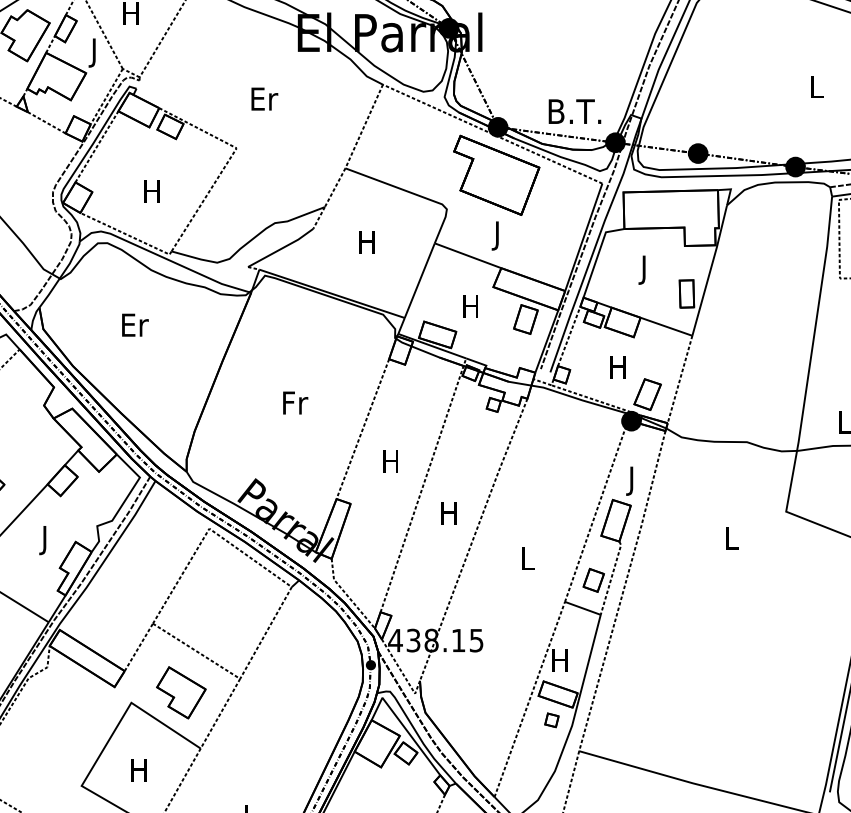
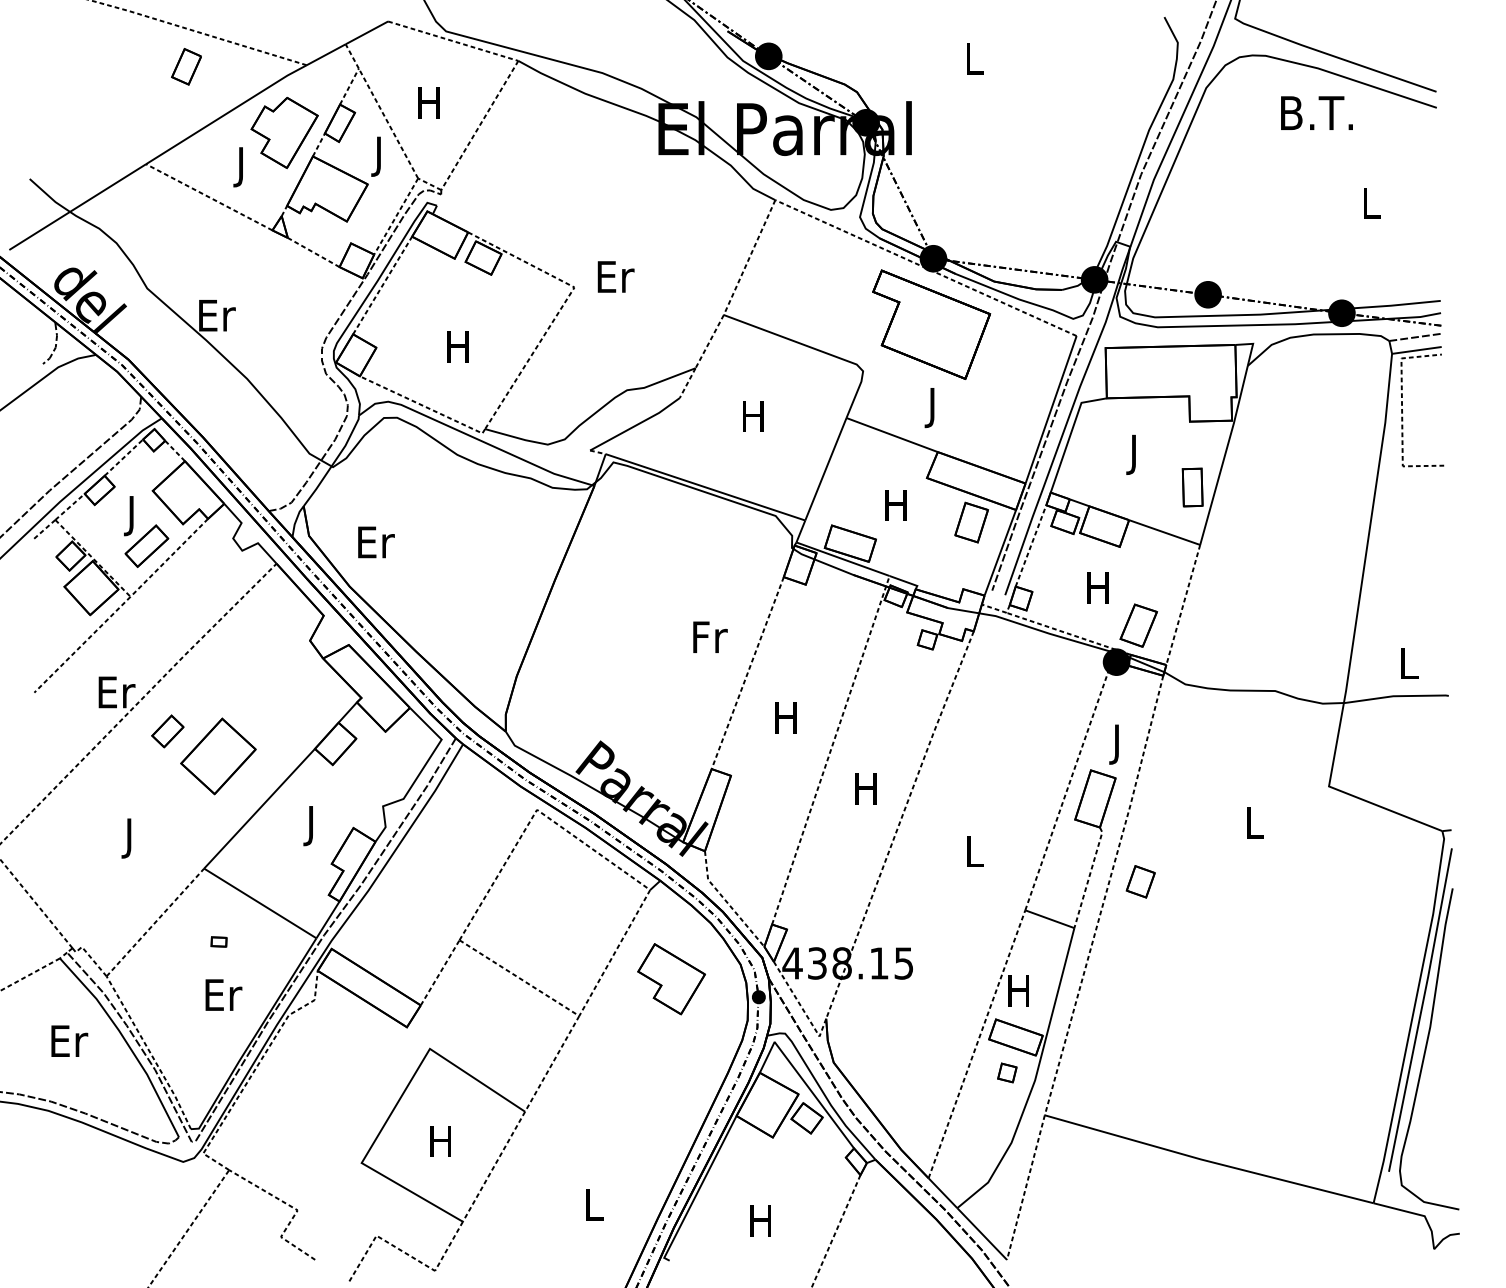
text: (264, 98) -> (615, 276), moved
text: (574, 111) -> (1316, 112), moved
text: (135, 325) -> (376, 542), moved
text: (295, 402) -> (710, 636), moved
part: (593, 580) -> (1140, 881), moved
part: (181, 693) -> (671, 979), moved

